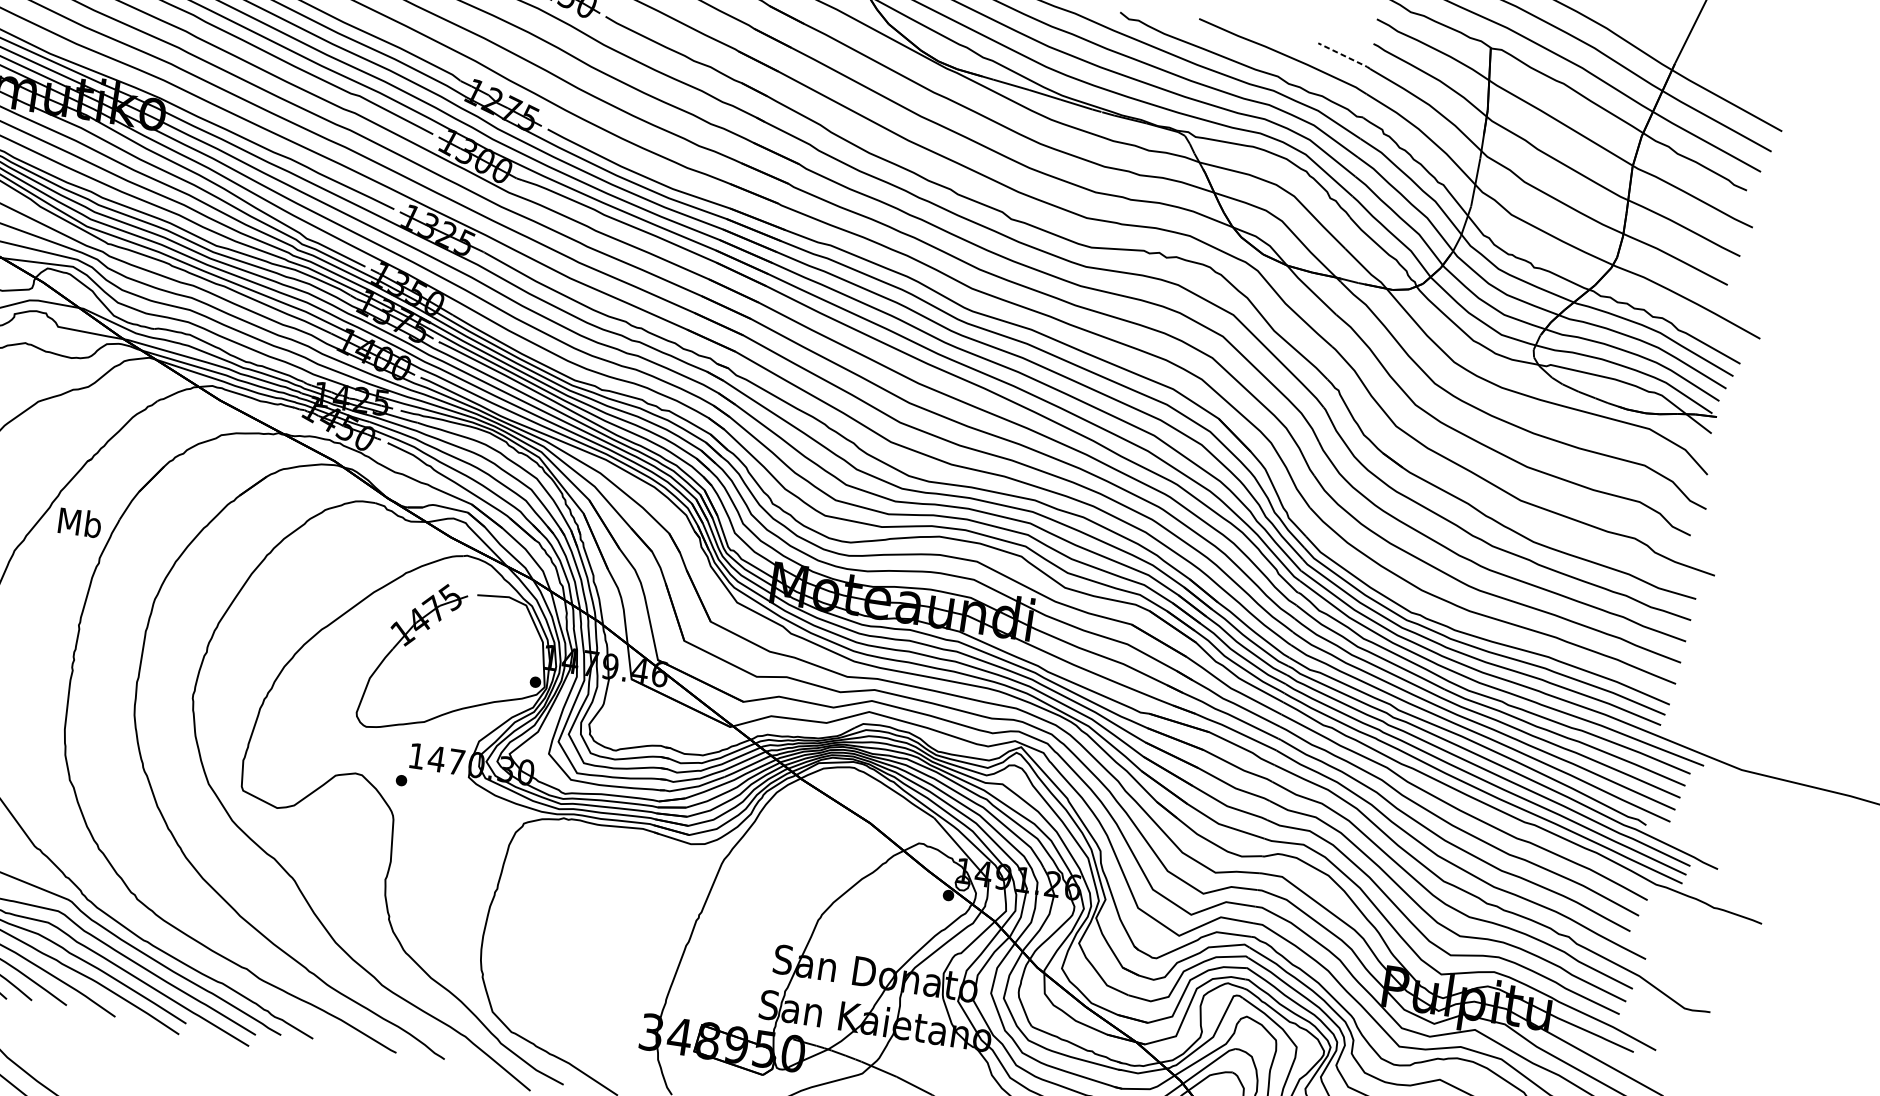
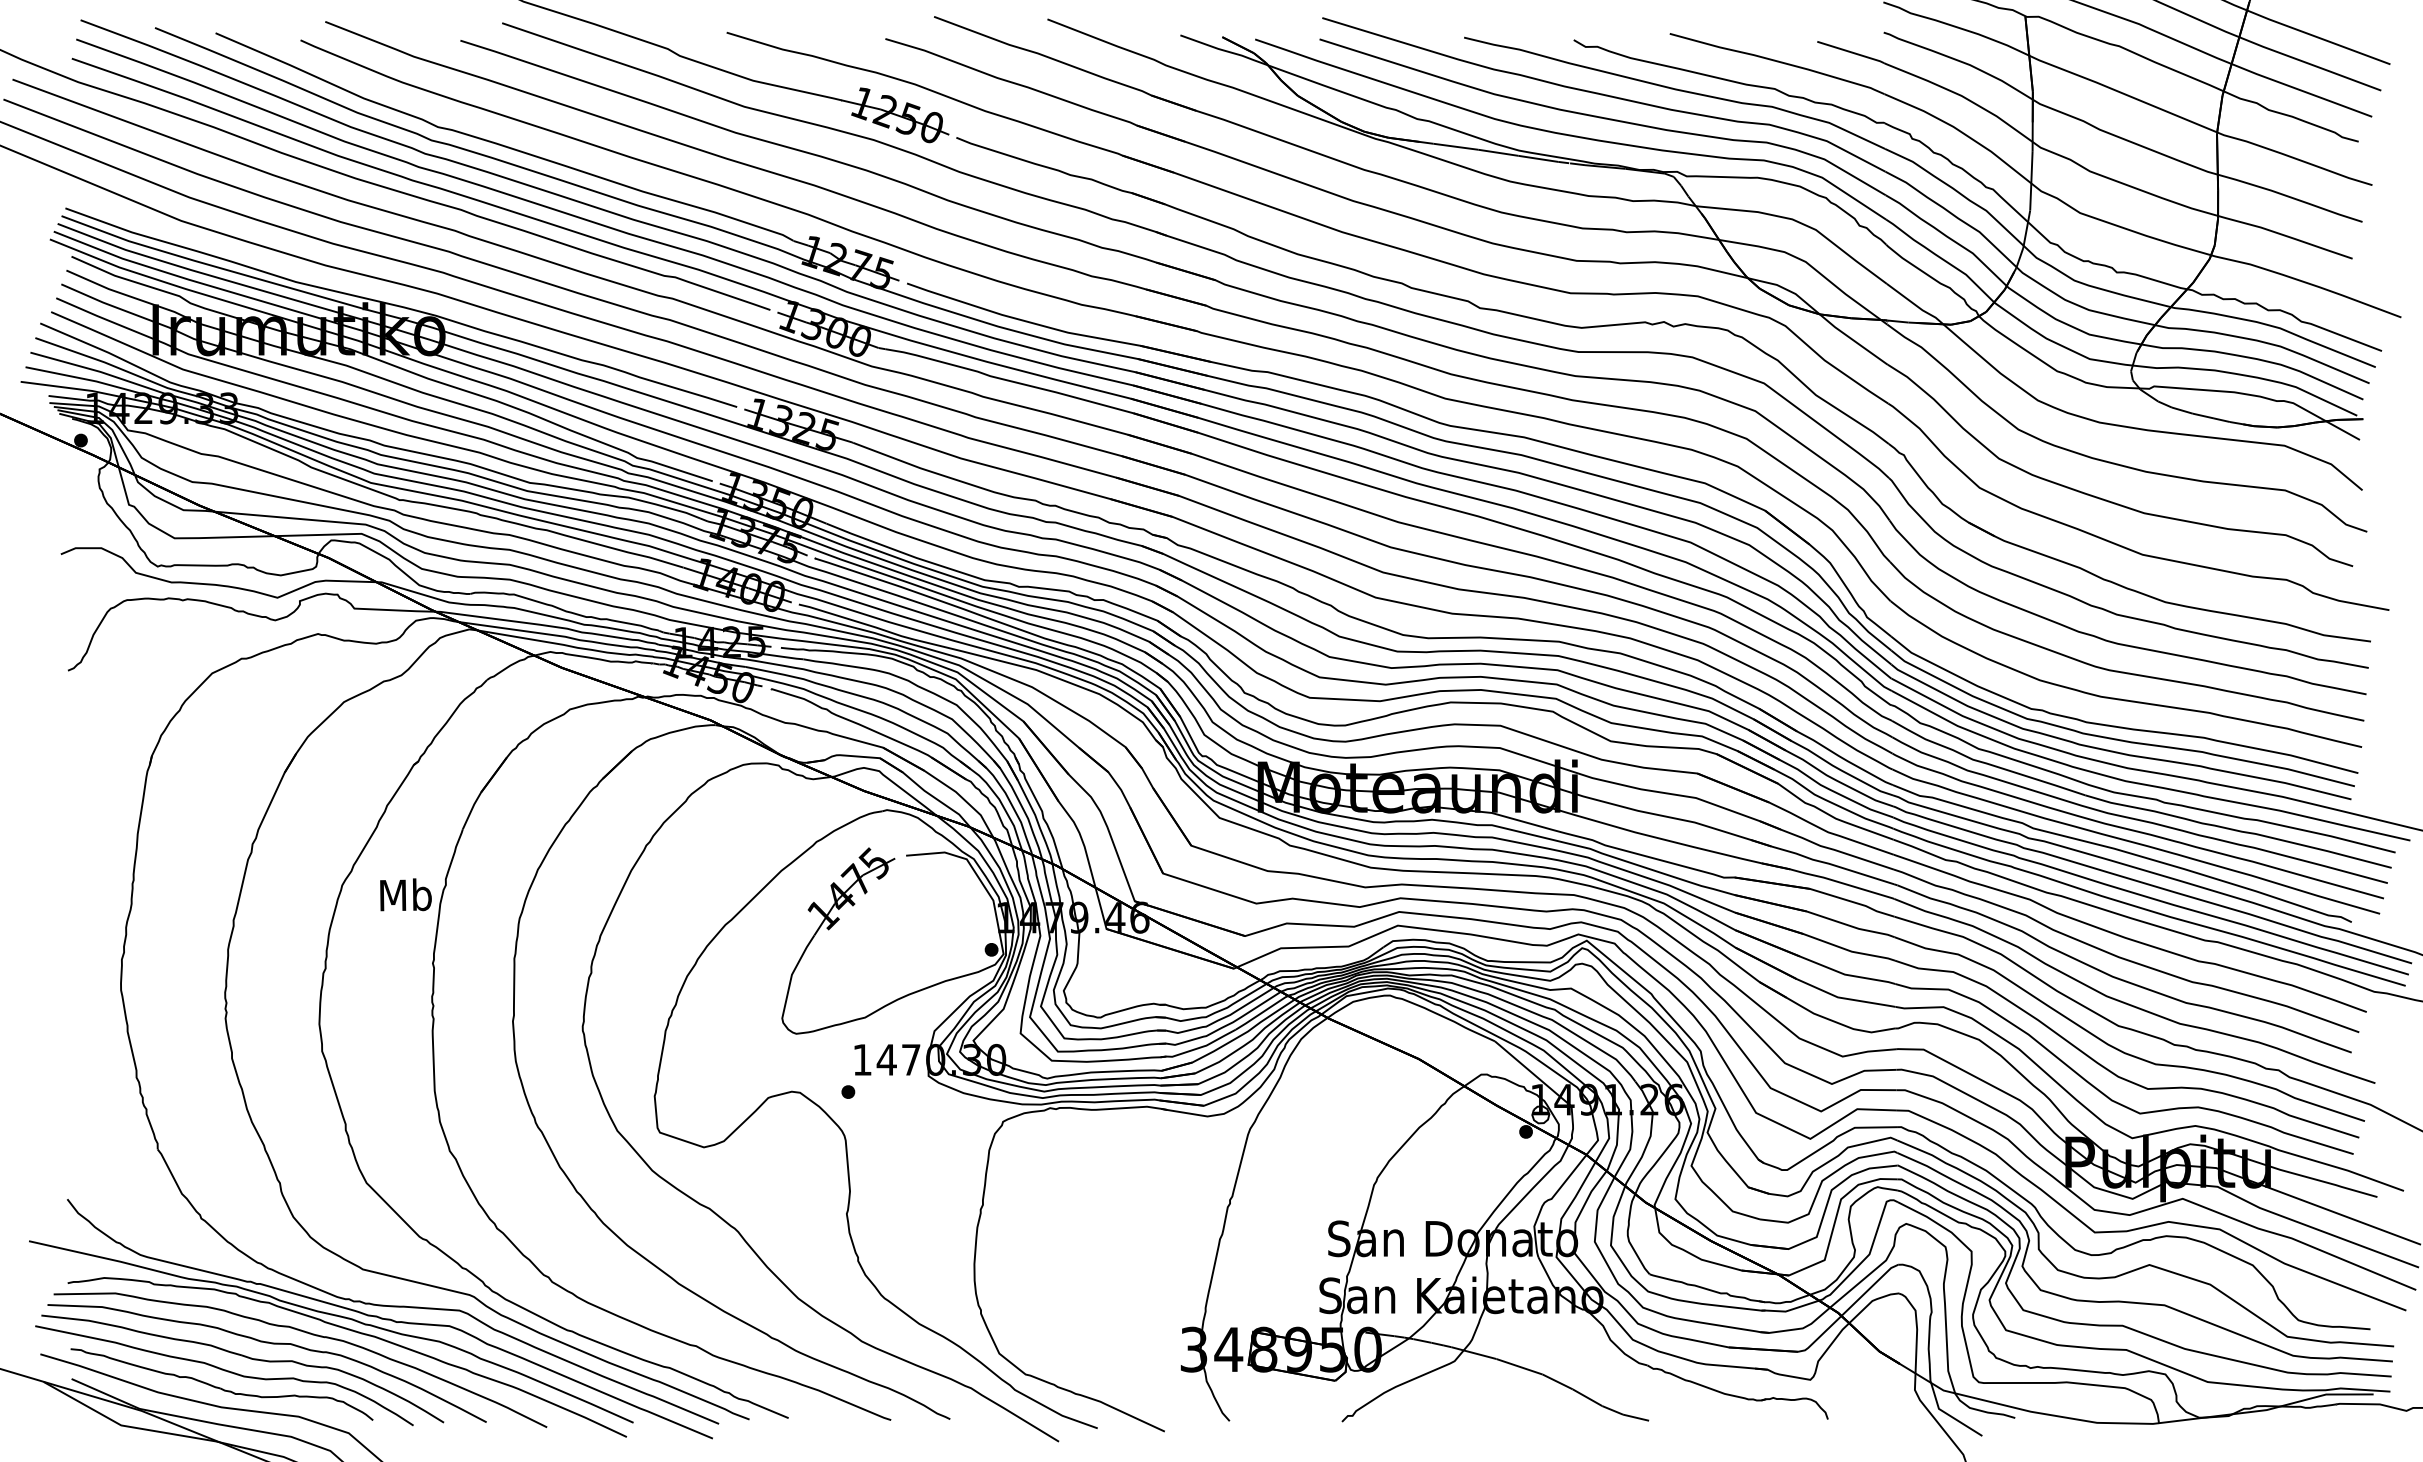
line: (1344, 56) -> (1851, 52), dashed -> solid
text: (79, 522) -> (405, 894), moved

